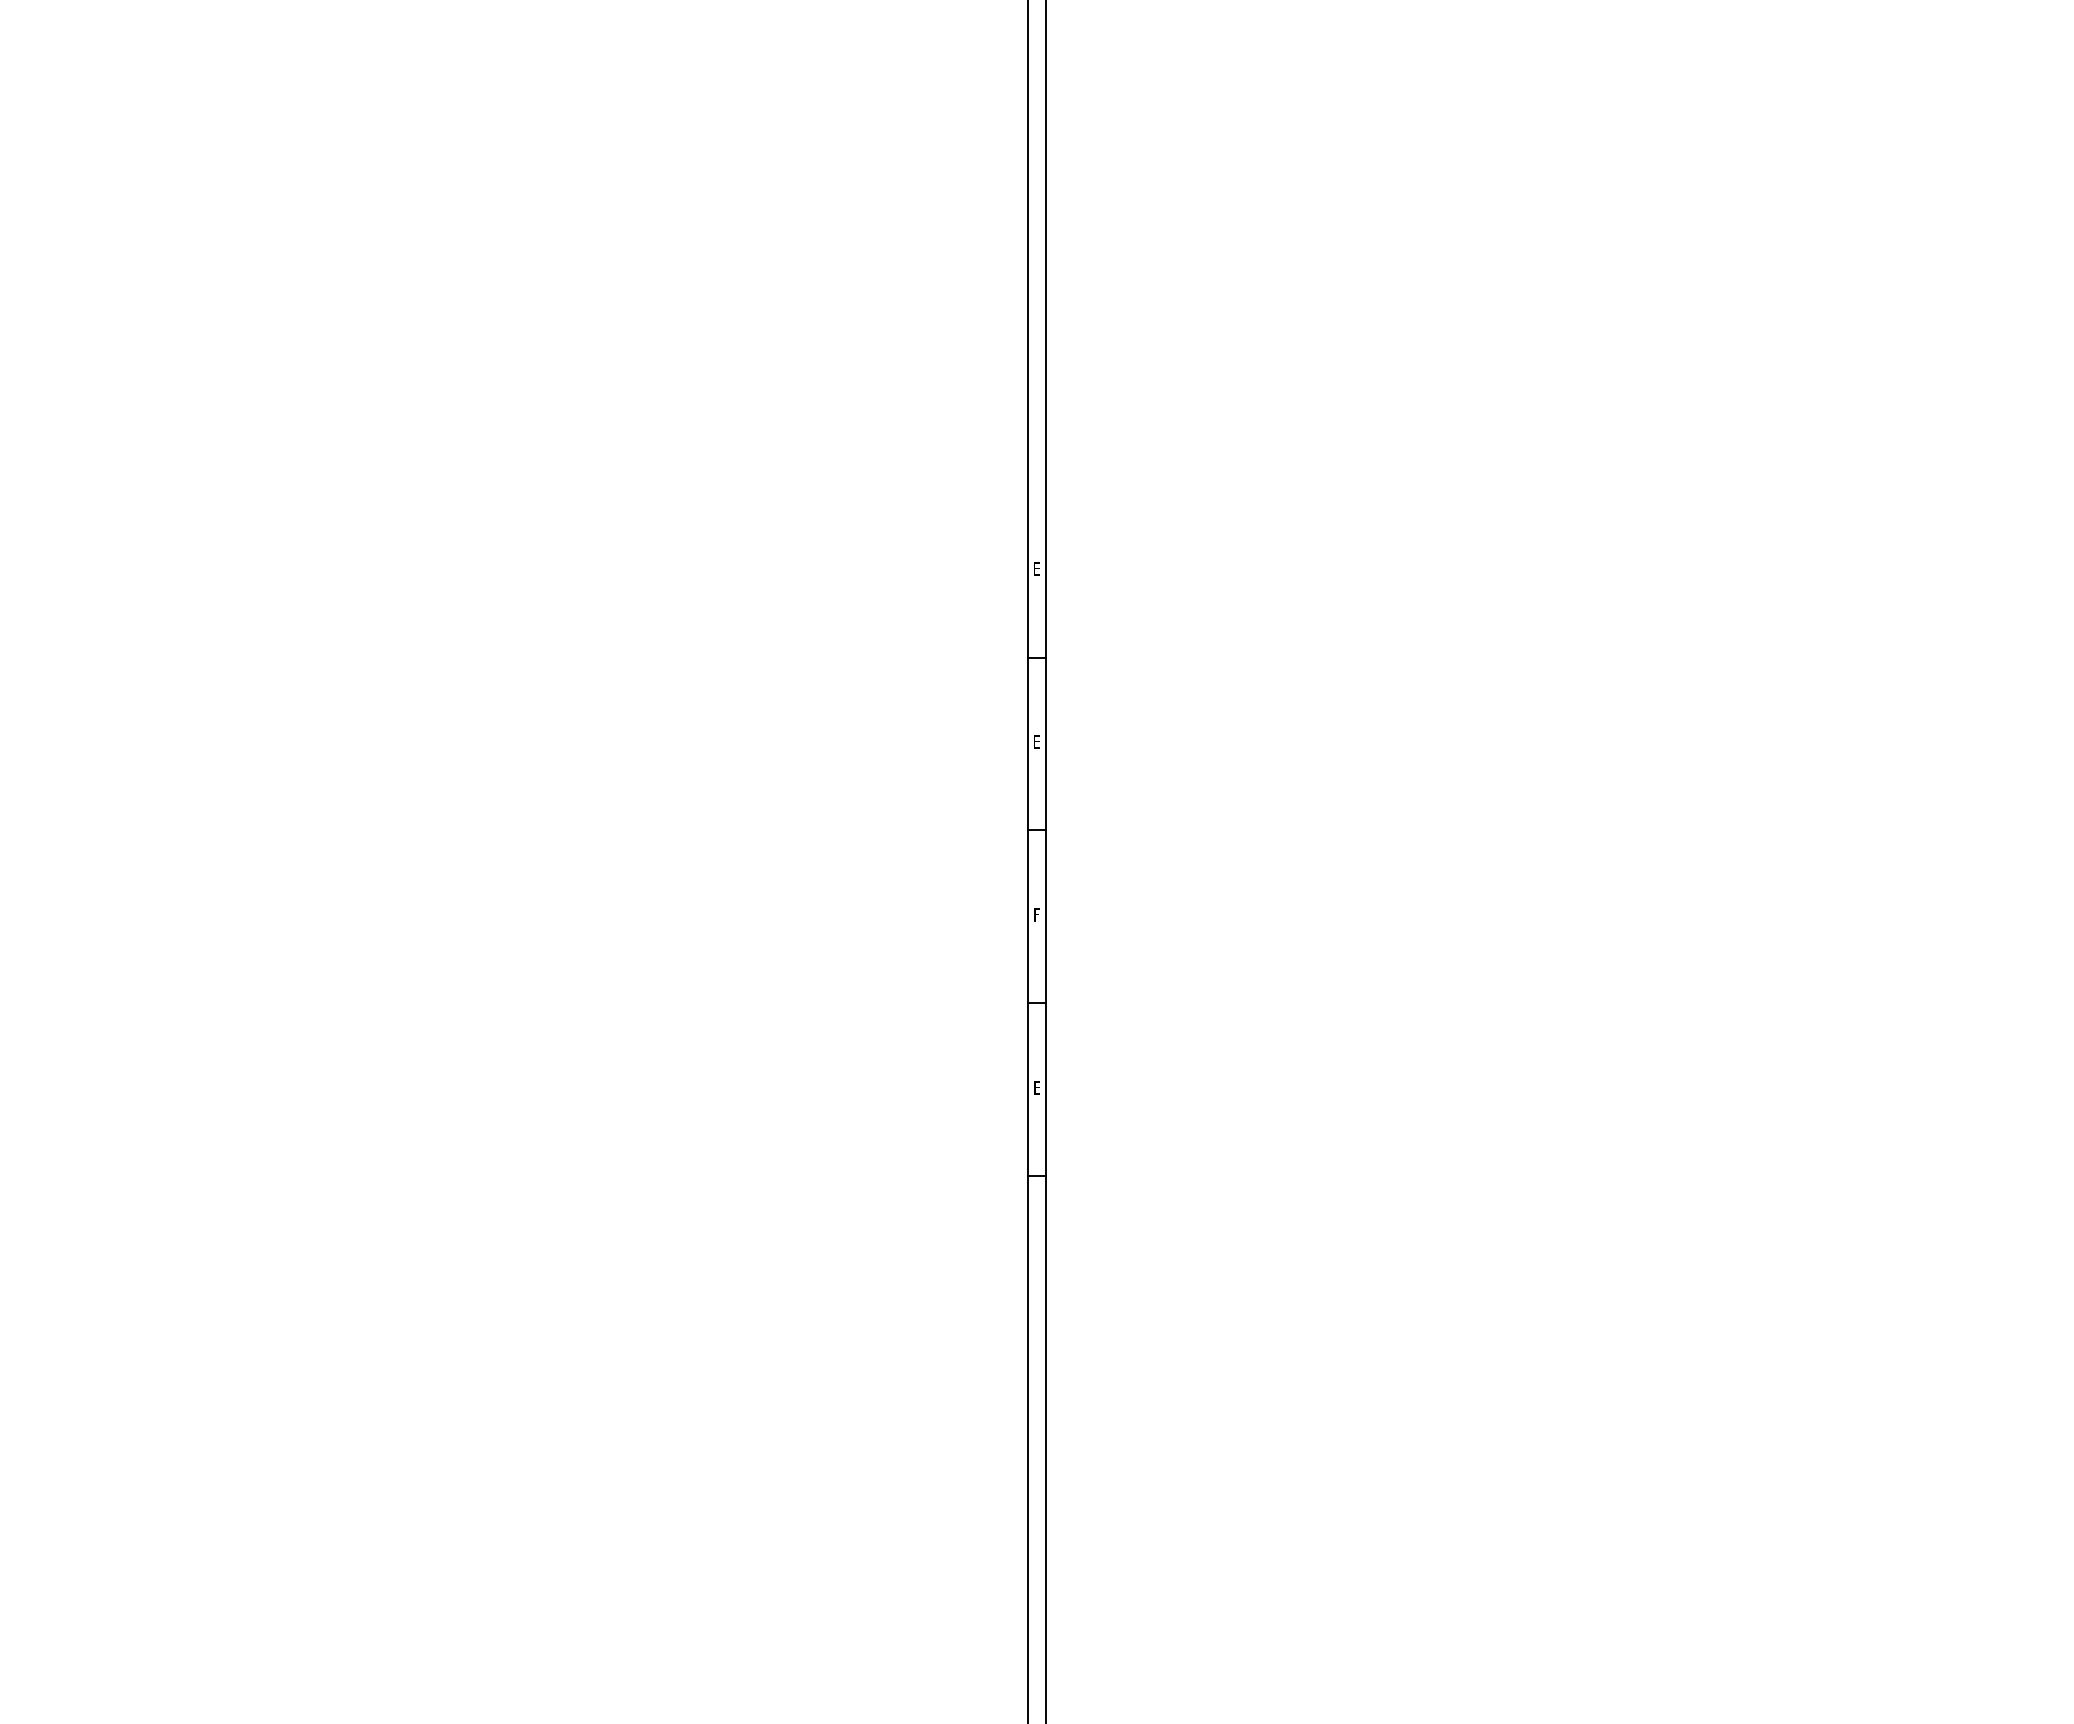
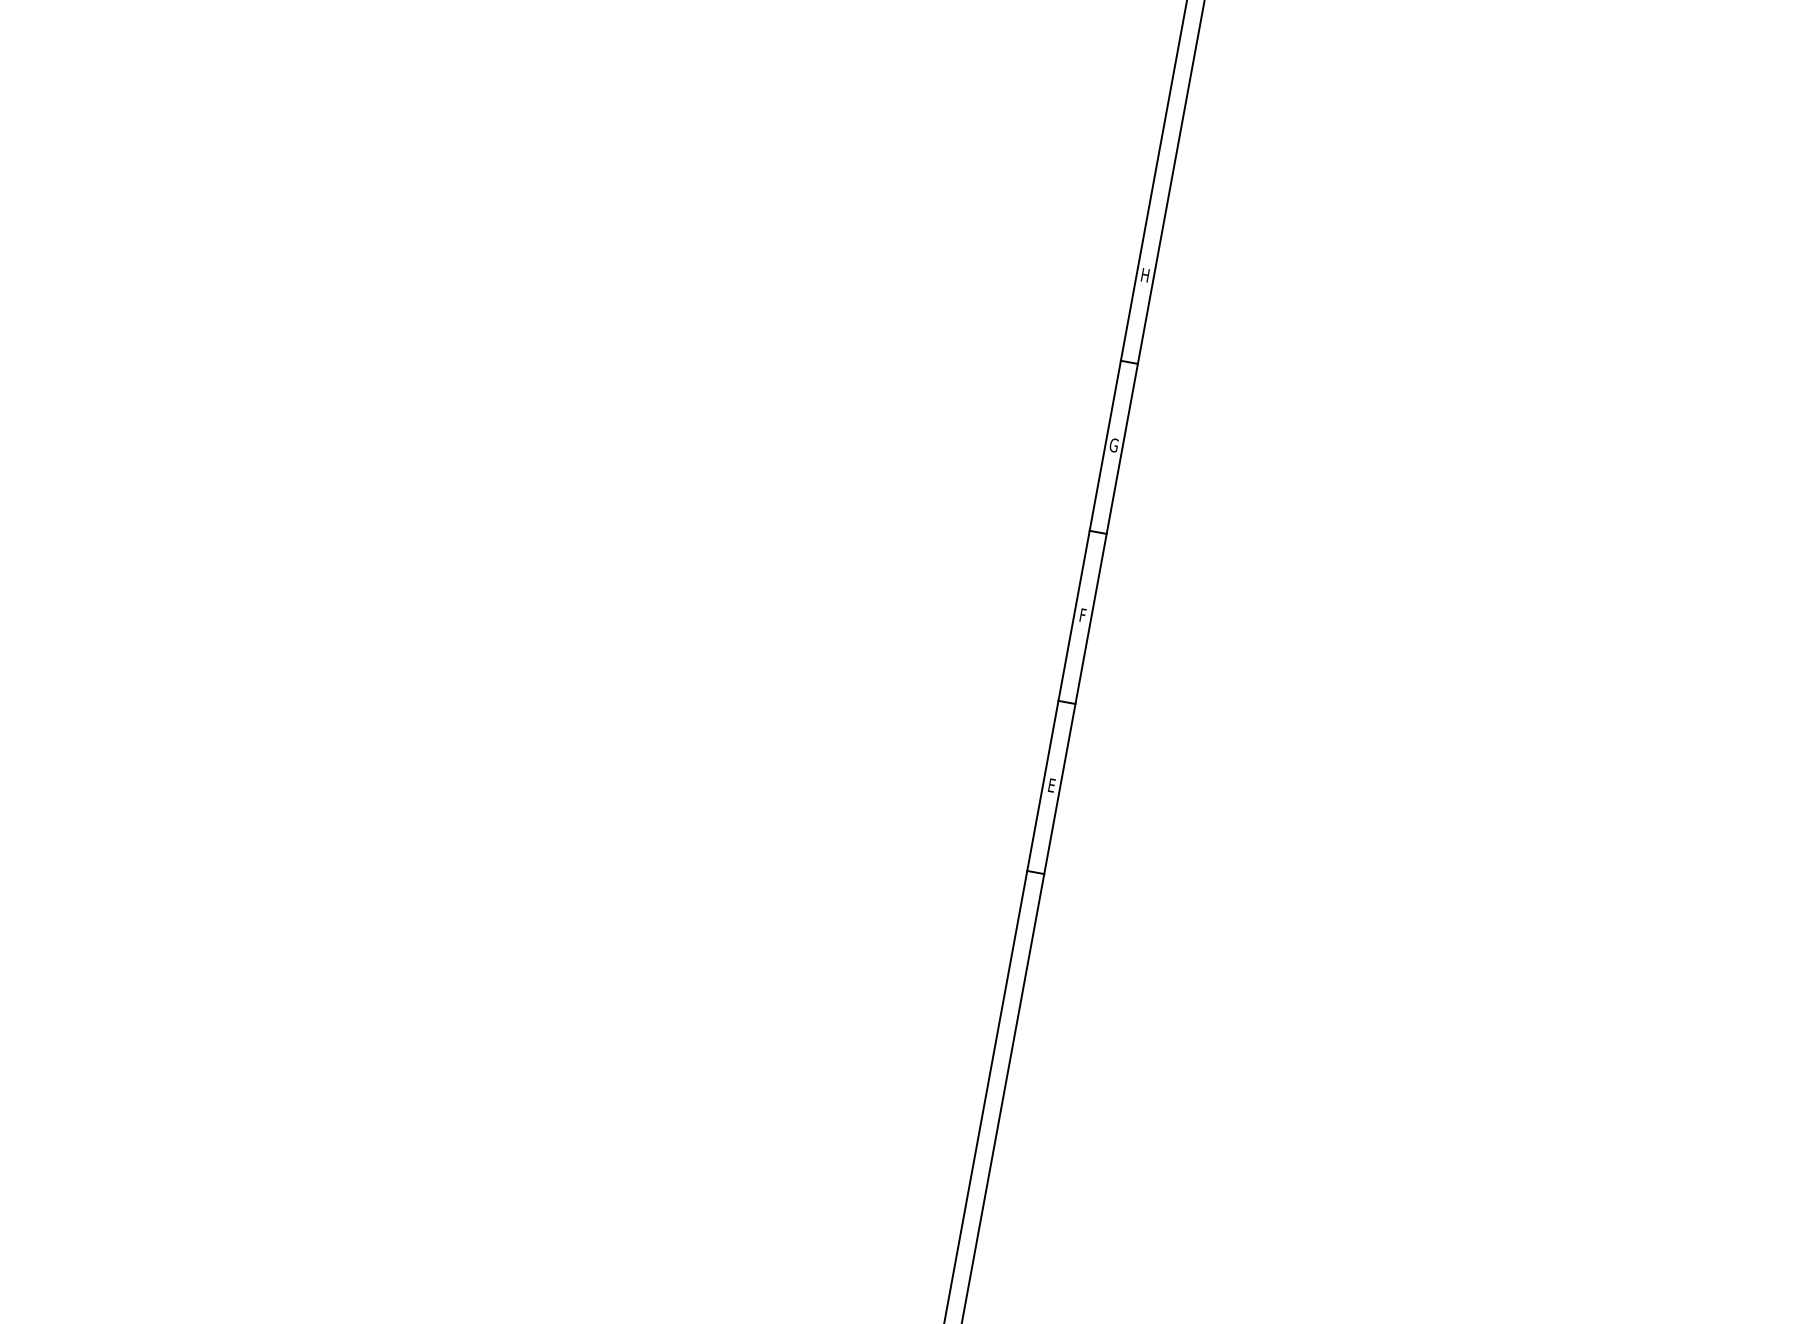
text: (1036, 568) -> (1144, 274), E -> H
text: (1036, 742) -> (1113, 445), E -> G

